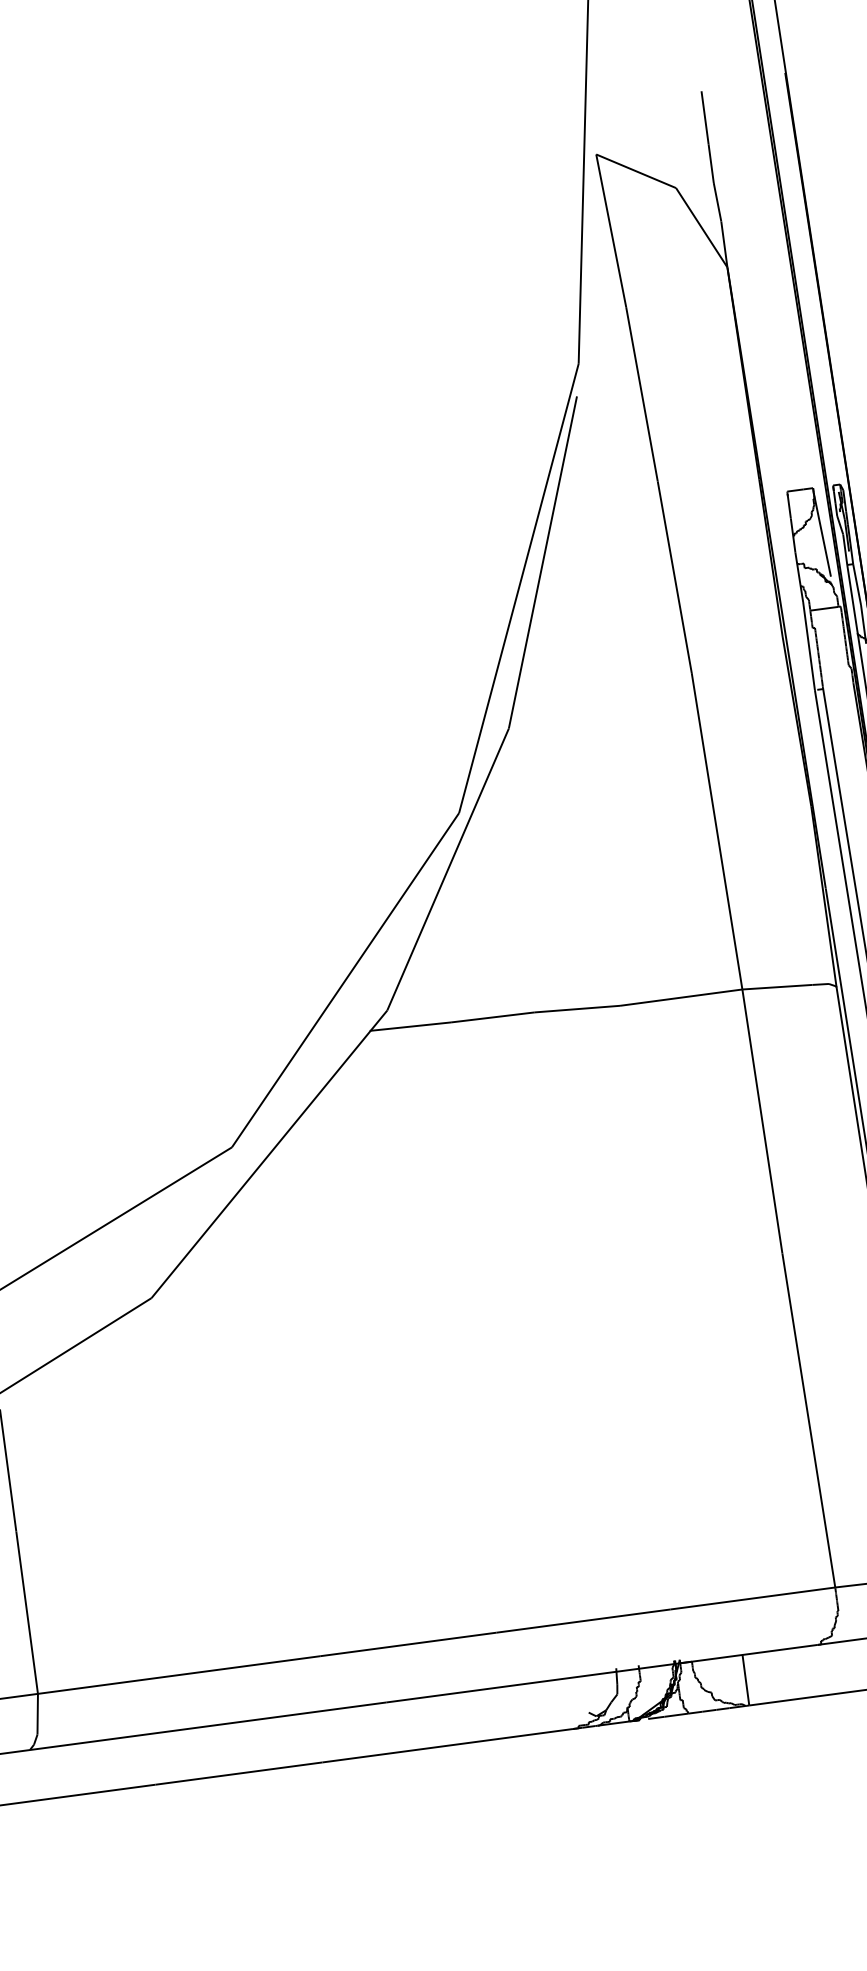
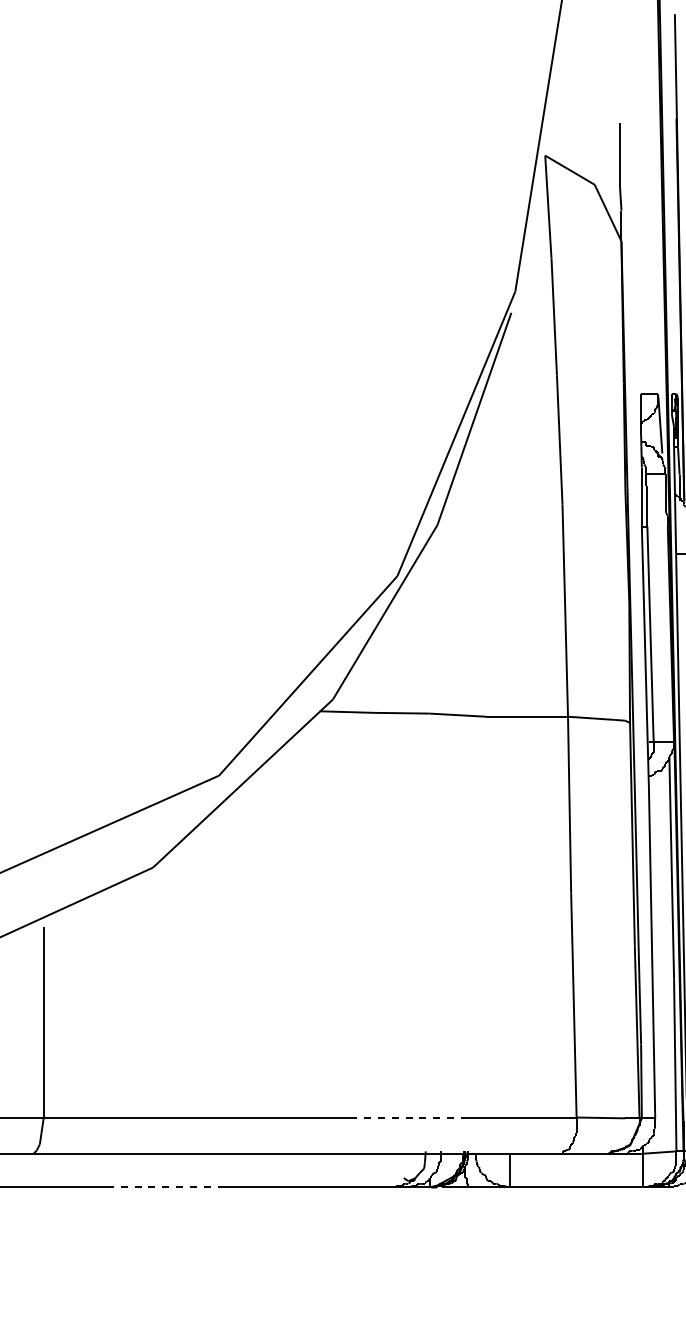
line: (583, 1621) -> (408, 1117), solid -> dashed
line: (238, 1773) -> (168, 1187), solid -> dashed

